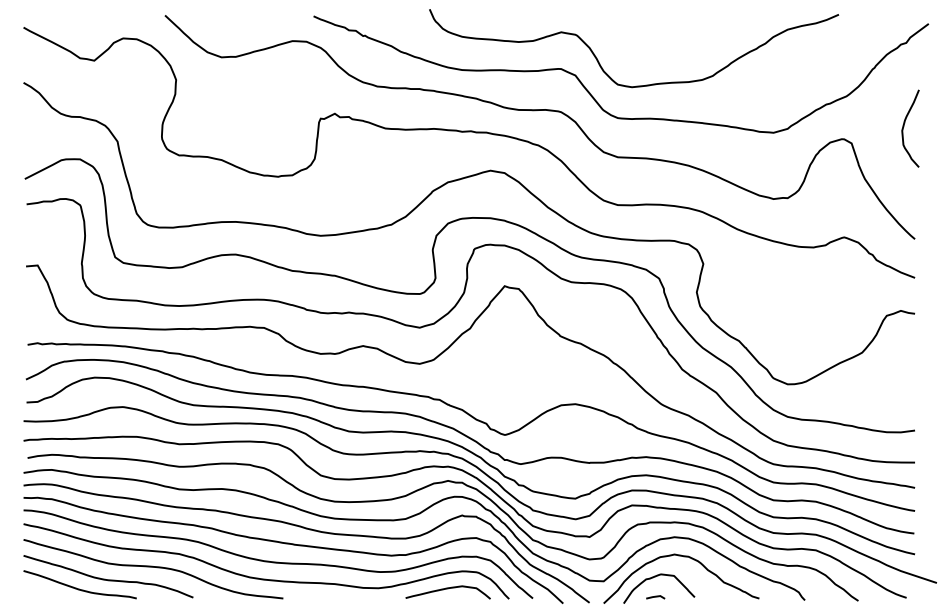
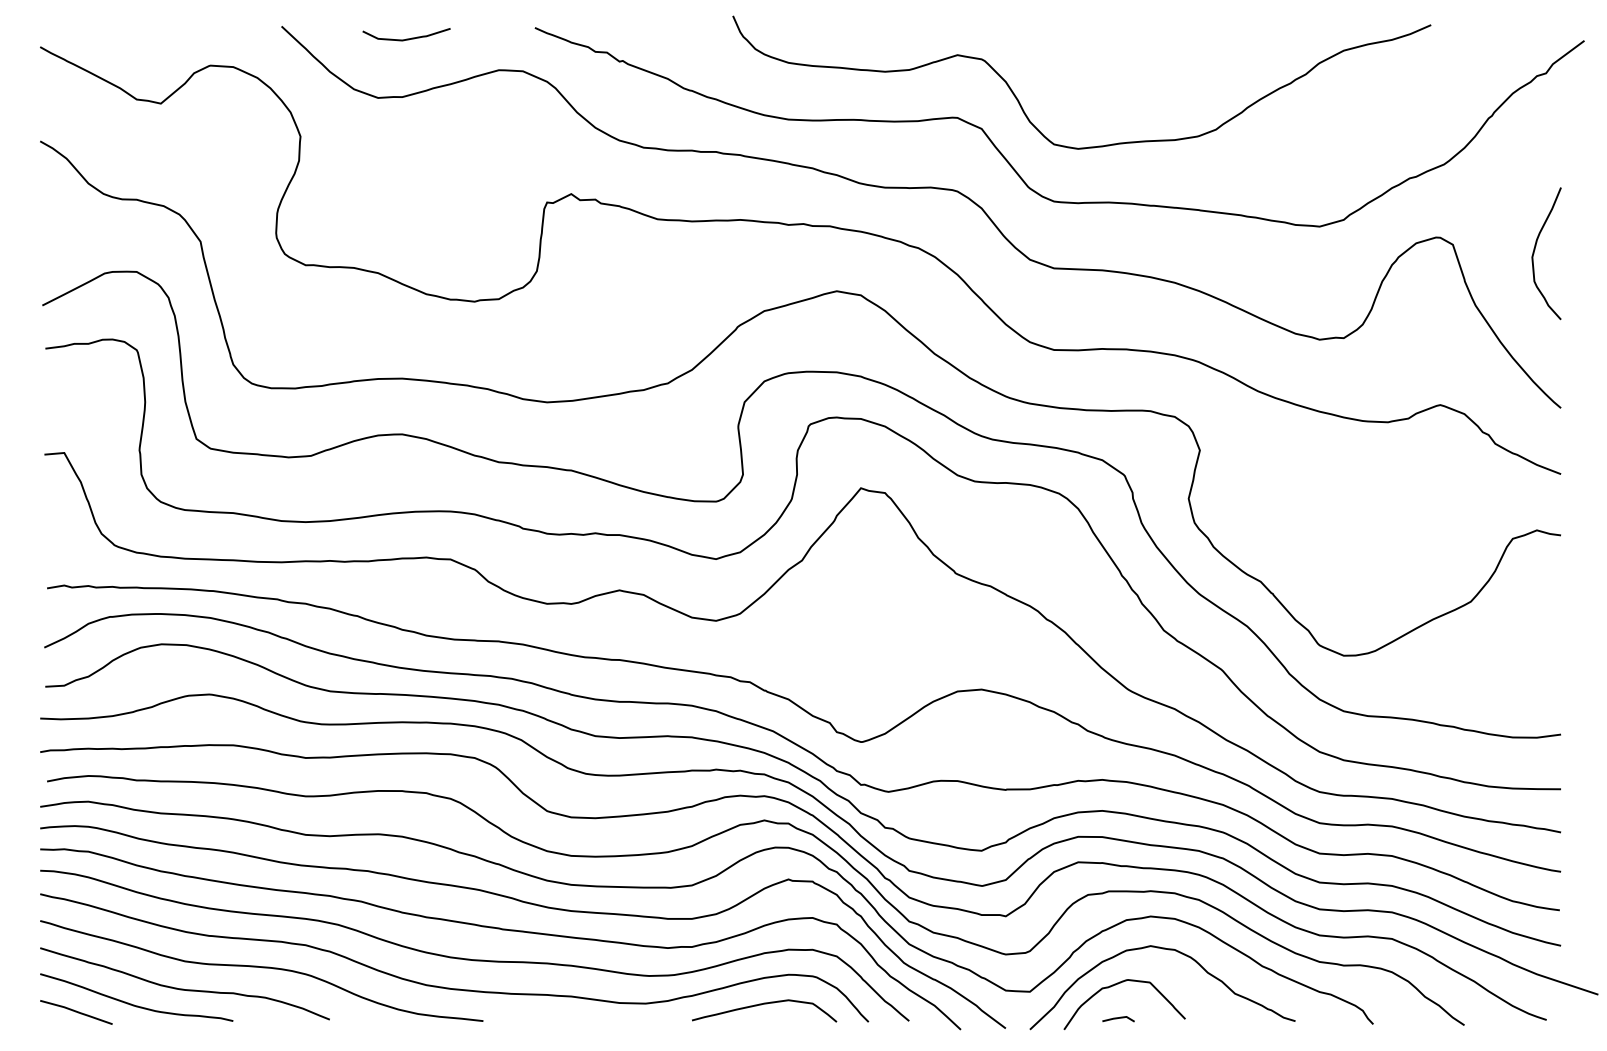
curve: (238, 22) -> (406, 38), added
curve: (904, 126) -> (1536, 249), moved
line: (44, 592) -> (75, 1010), added

